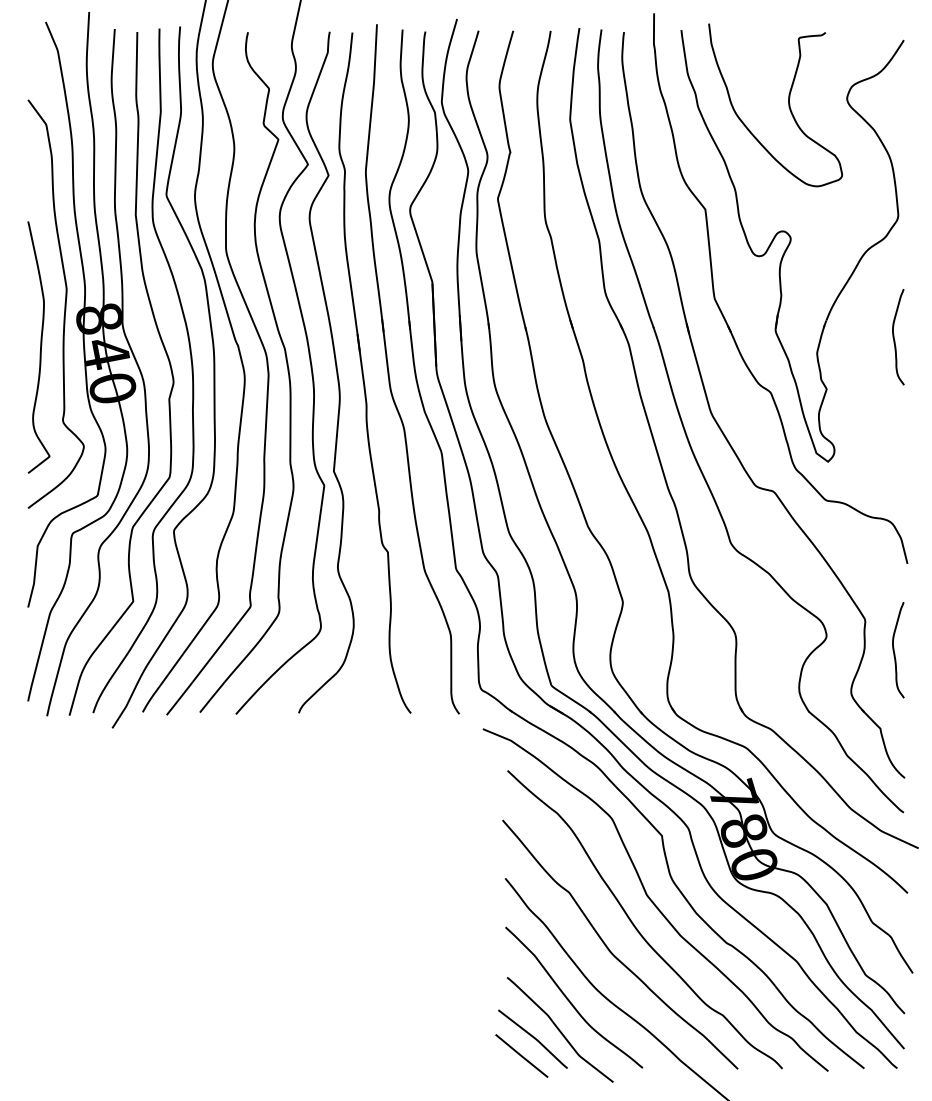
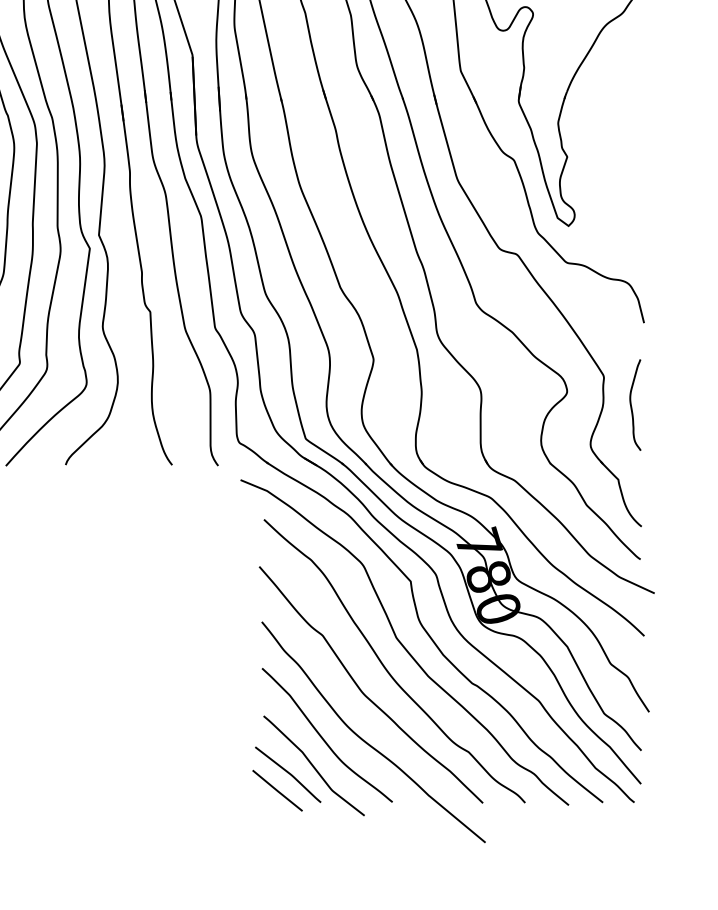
curve: (894, 337) -> (631, 107), removed

